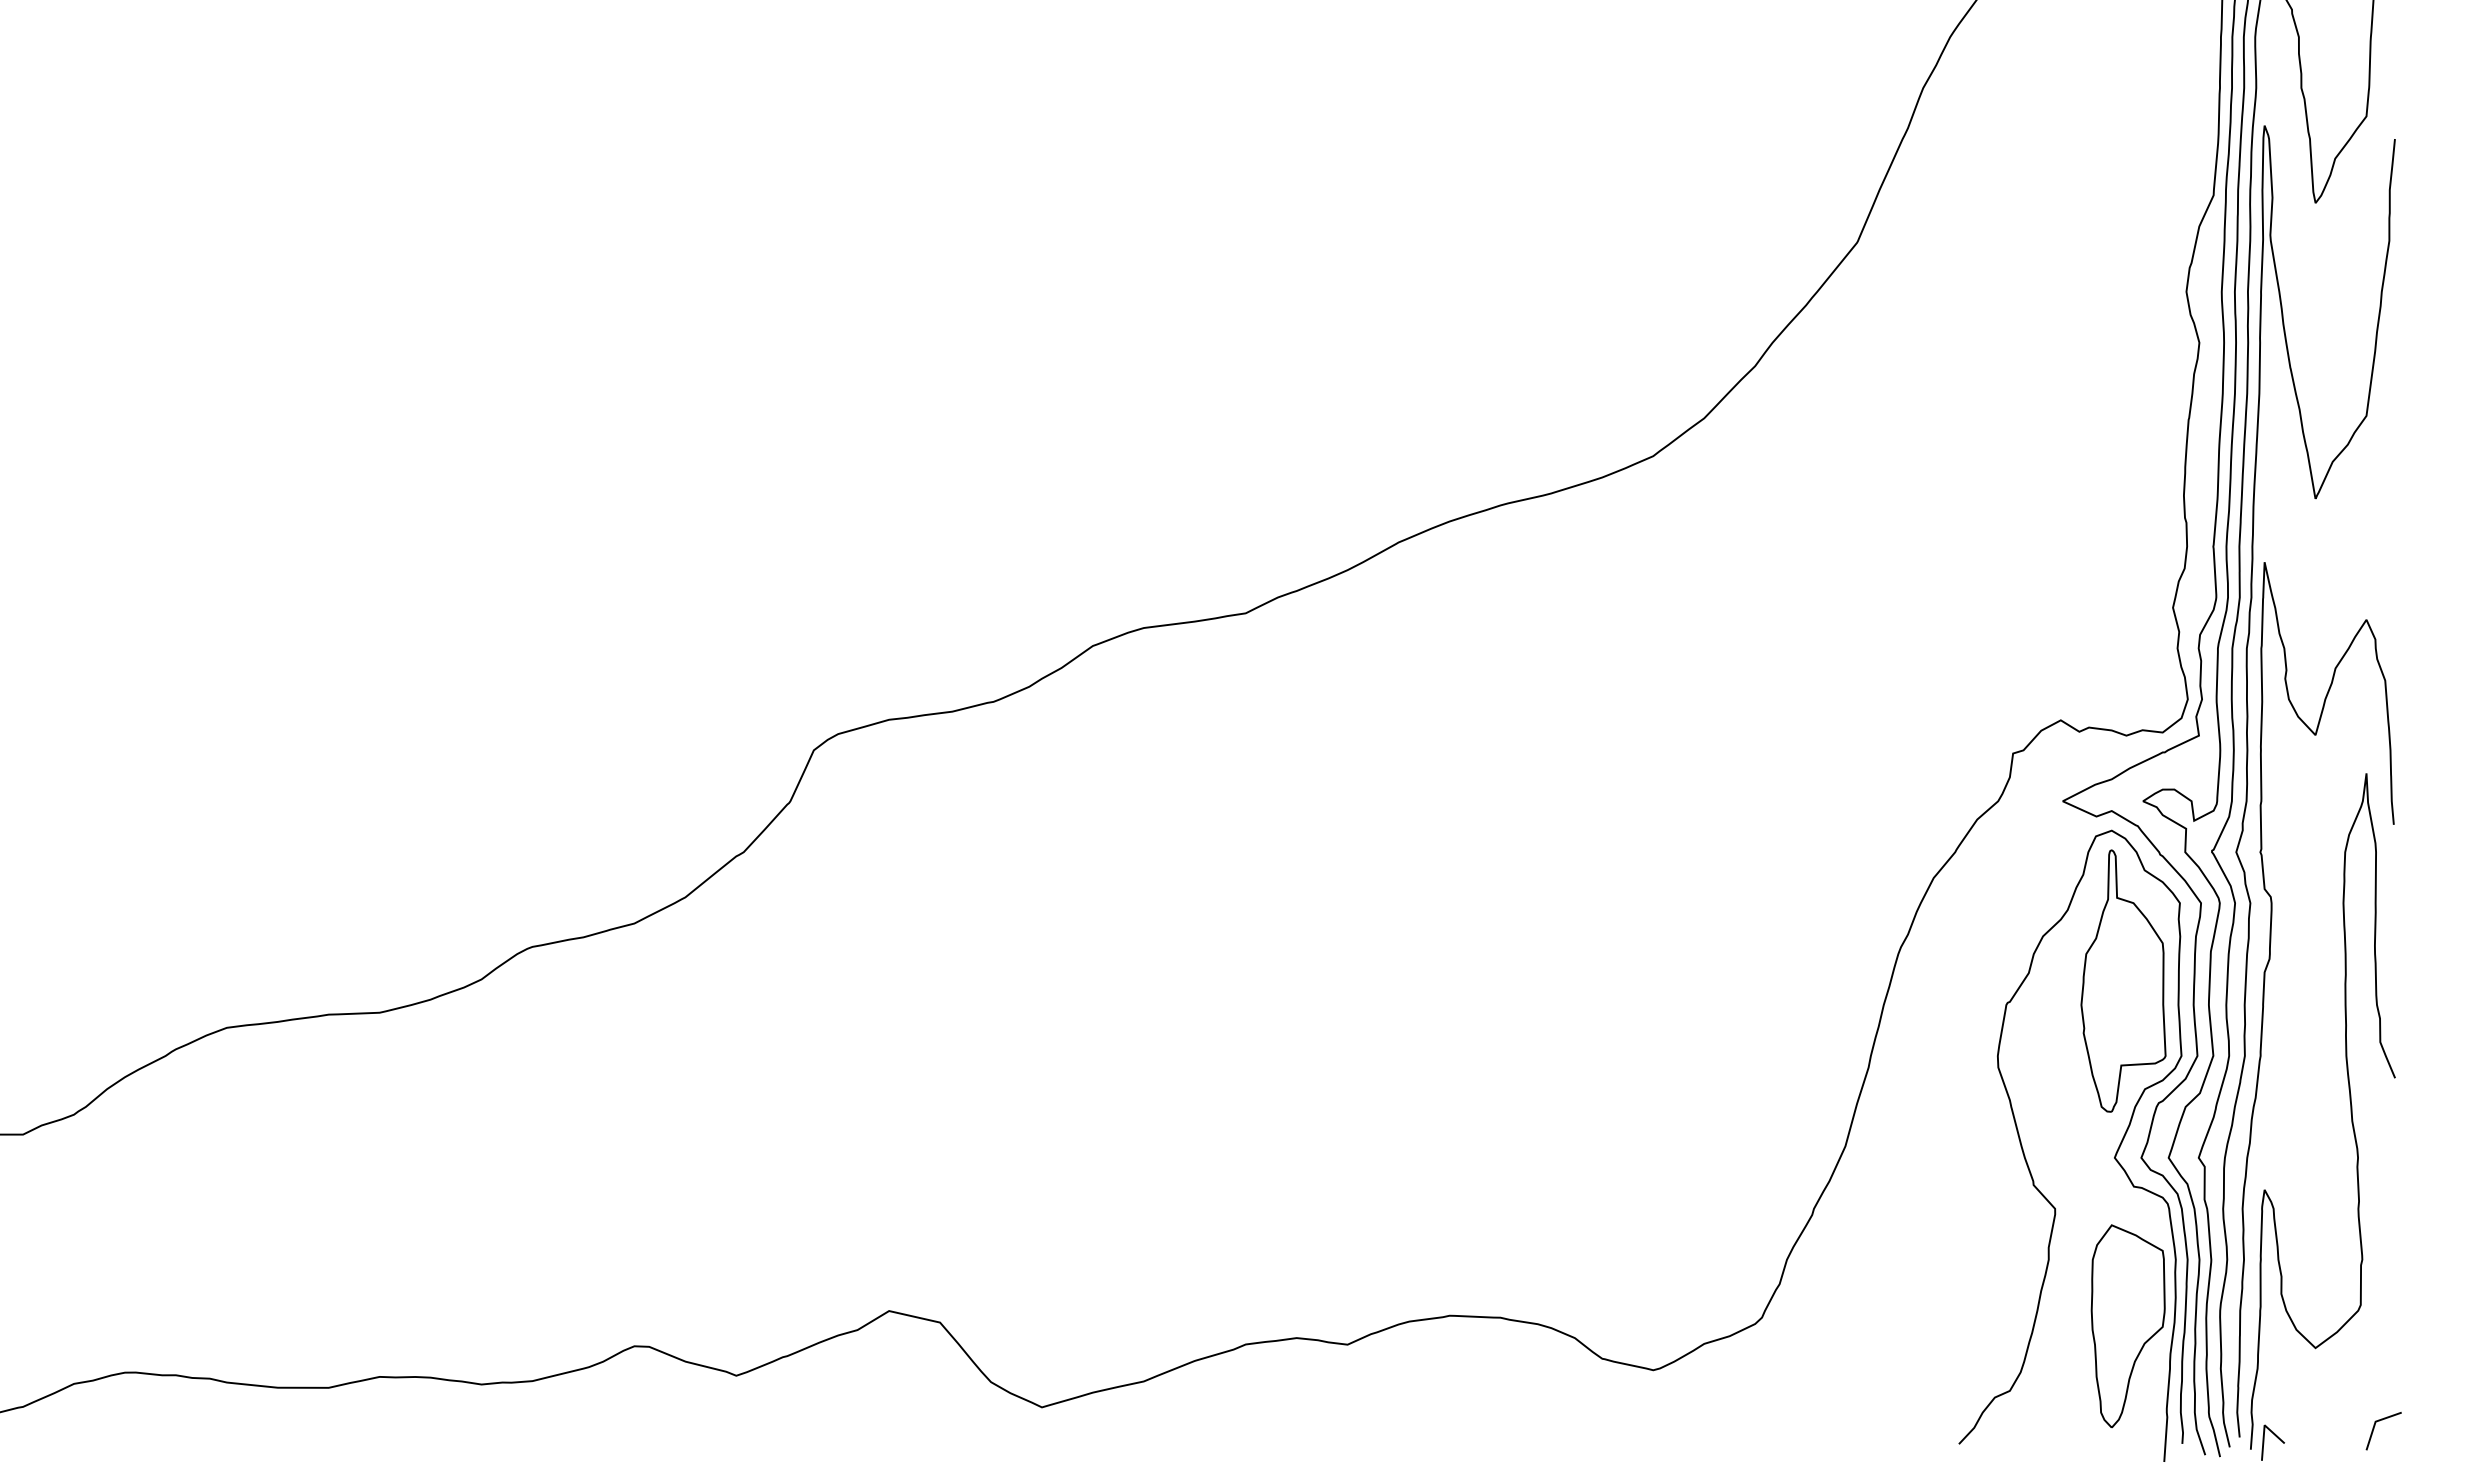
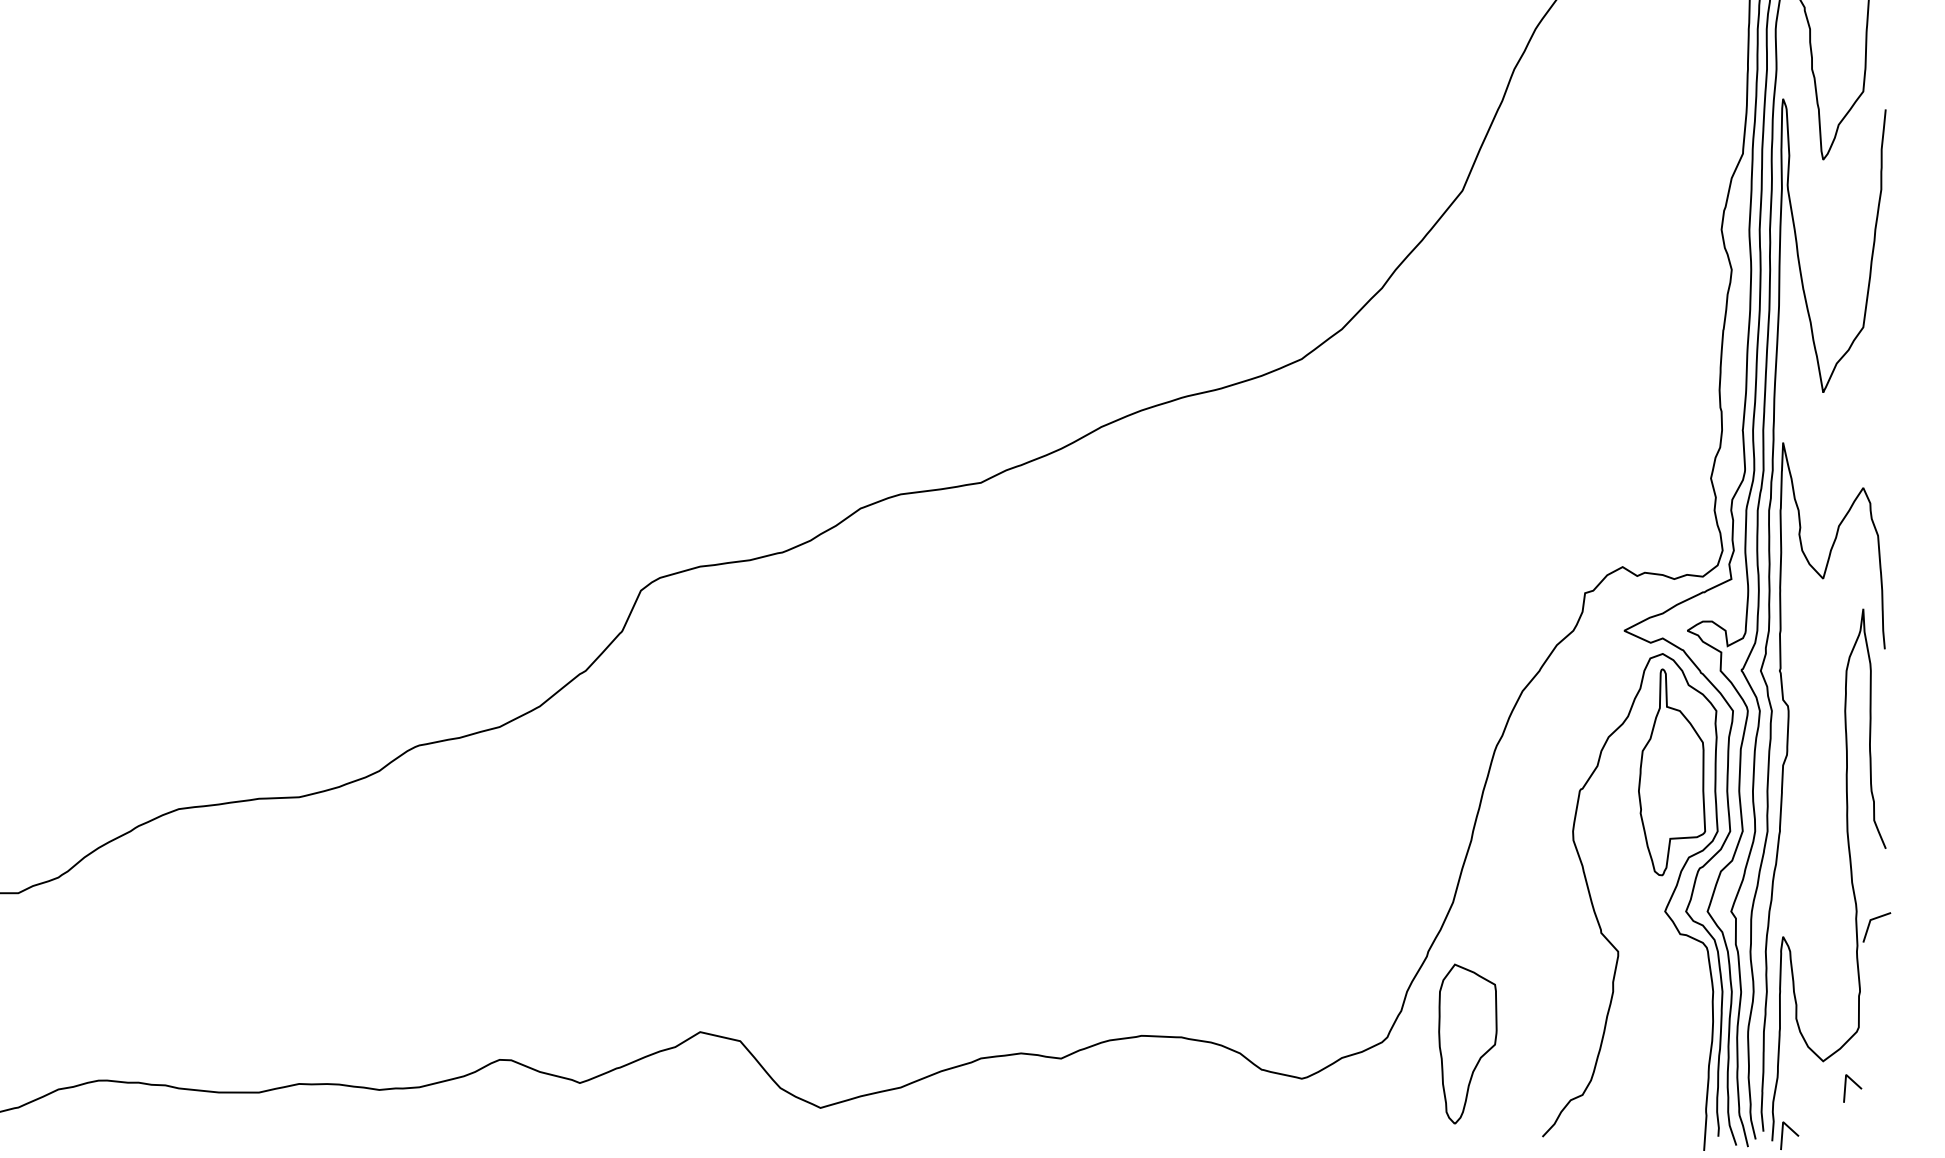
part: (2127, 1326) -> (1467, 1044), moved
line: (2356, 1377) -> (1855, 1084), added
line: (2374, 1429) -> (1869, 926), moved

